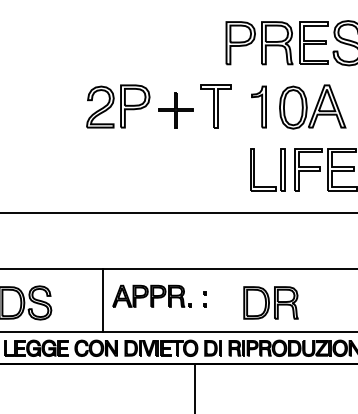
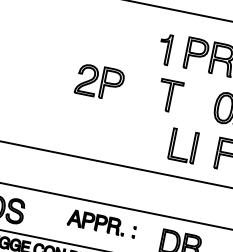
part: (258, 106) -> (164, 48), moved
part: (175, 110) -> (140, 93), removed
part: (254, 169) -> (173, 143), moved
line: (102, 300) -> (60, 218), removed

